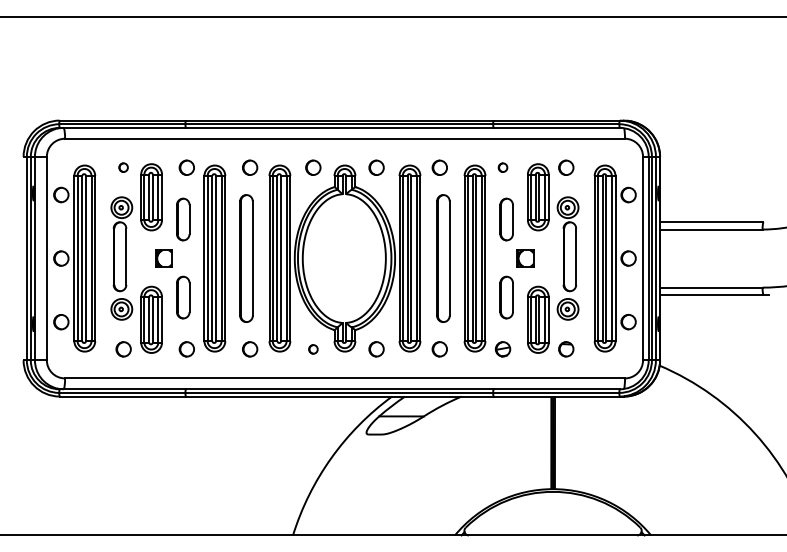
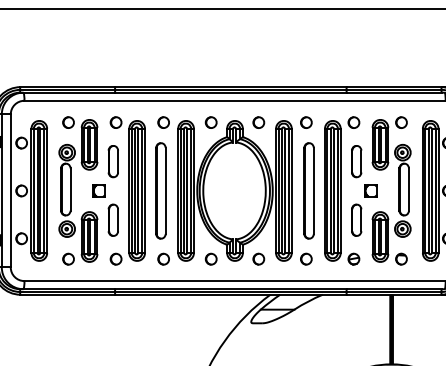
circle: (123, 167) -> (68, 122), size x1.67
part: (502, 167) -> (353, 122), size x1.67
circle: (313, 349) -> (211, 259), size x1.67

